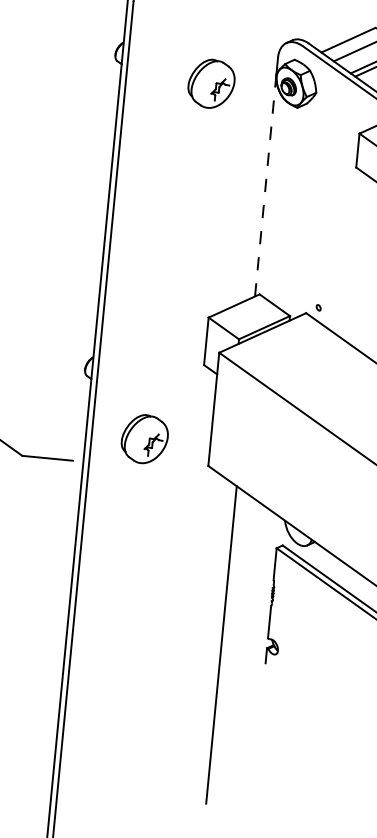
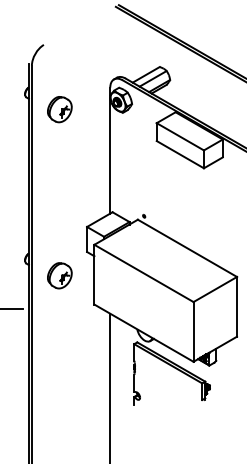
part: (210, 83) -> (59, 109), moved
line: (266, 186) -> (110, 155), dashed -> solid
part: (144, 438) -> (59, 275), moved

